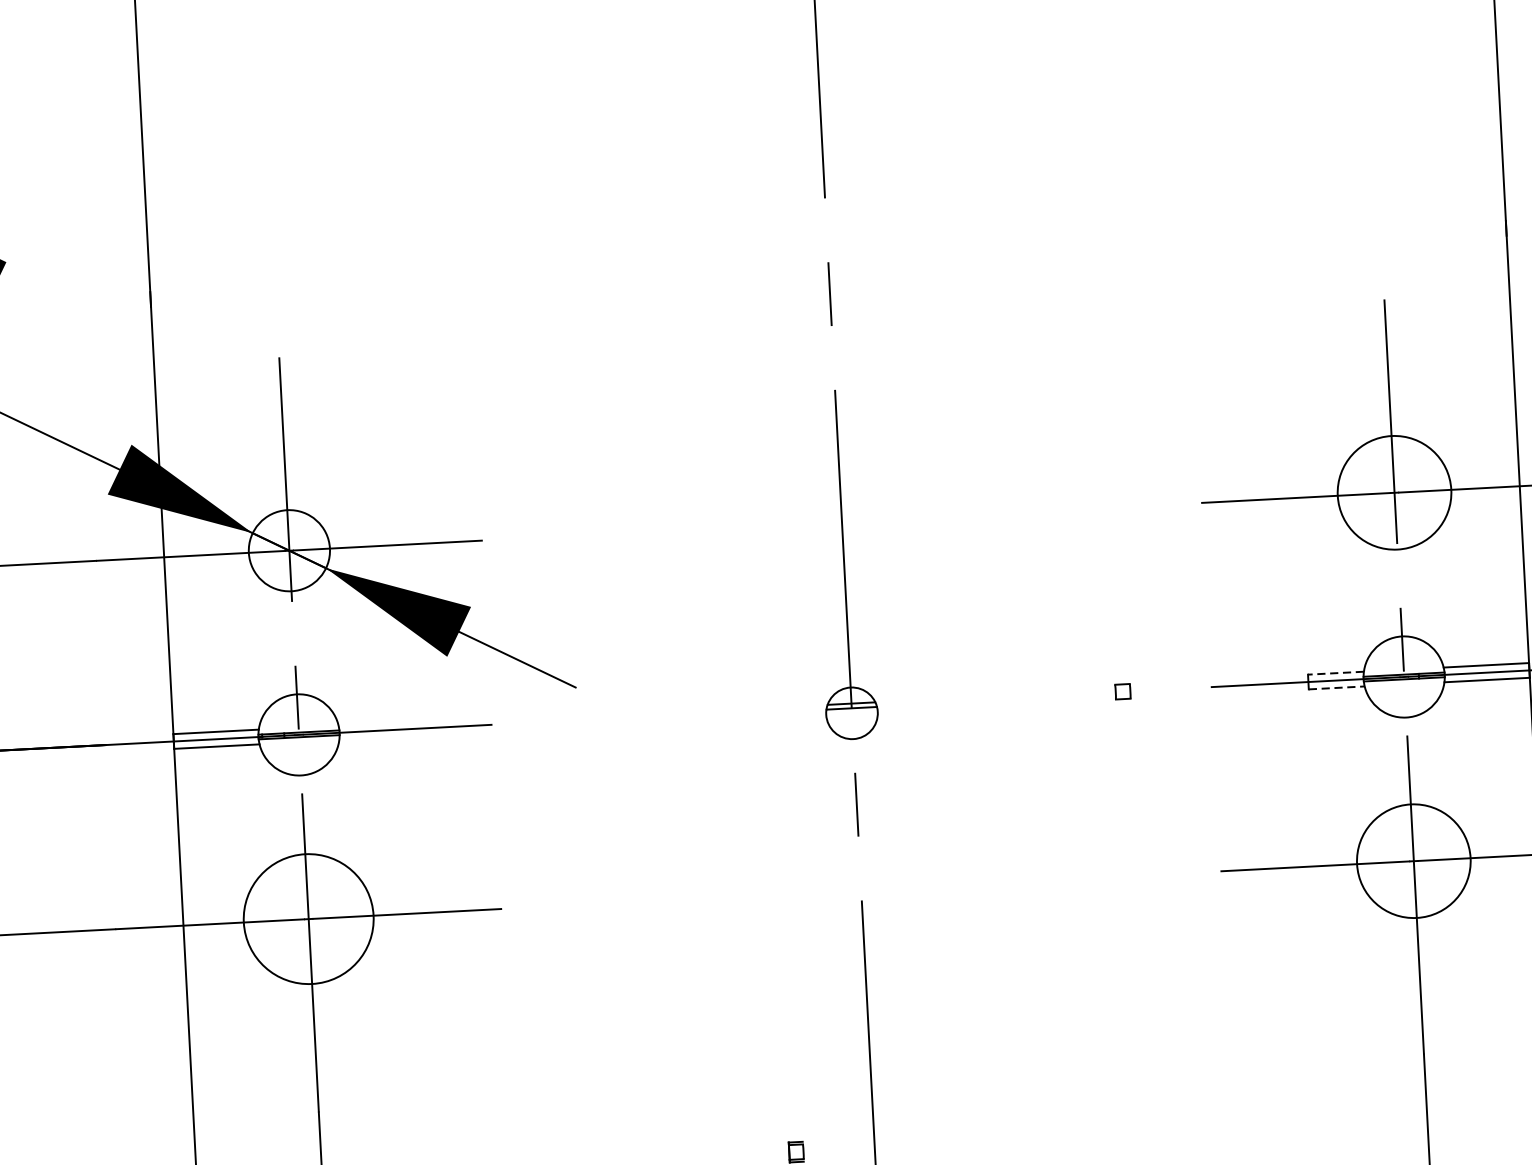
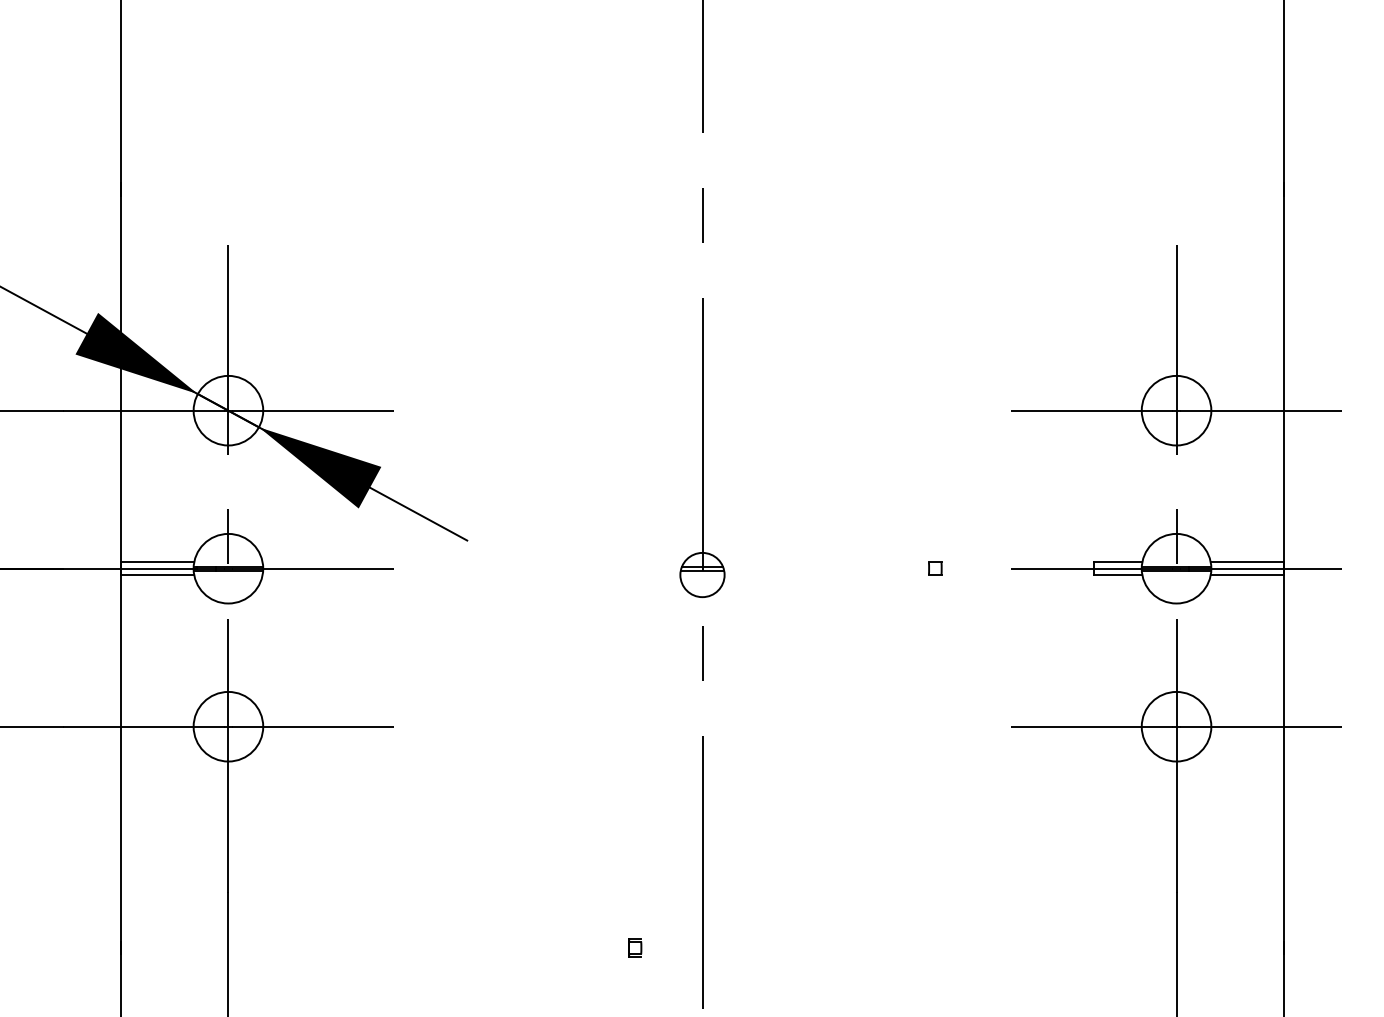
circle: (1394, 492) -> (1176, 410), size x0.71
line: (1336, 673) -> (1118, 562), dashed -> solid
line: (1336, 688) -> (1118, 575), dashed -> solid
circle: (1413, 860) -> (1176, 726), size x0.71
circle: (308, 918) -> (228, 726), size x0.62

